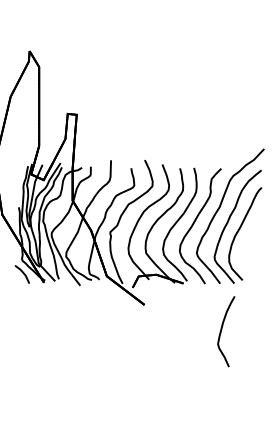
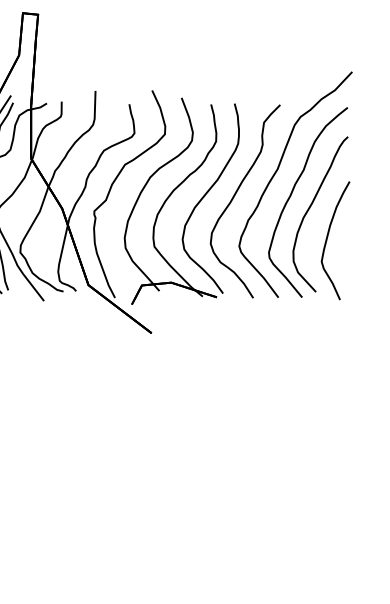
part: (226, 331) -> (335, 240), moved

